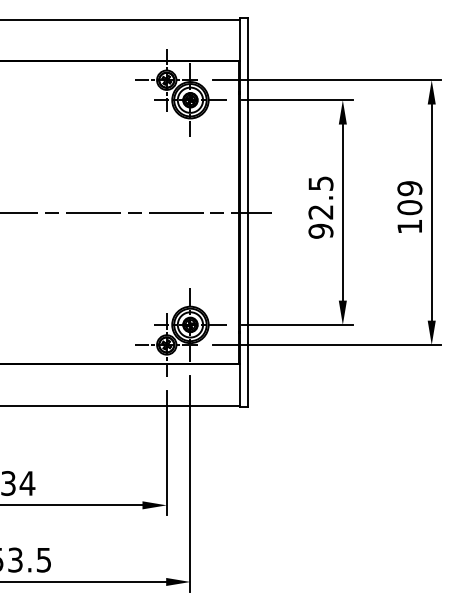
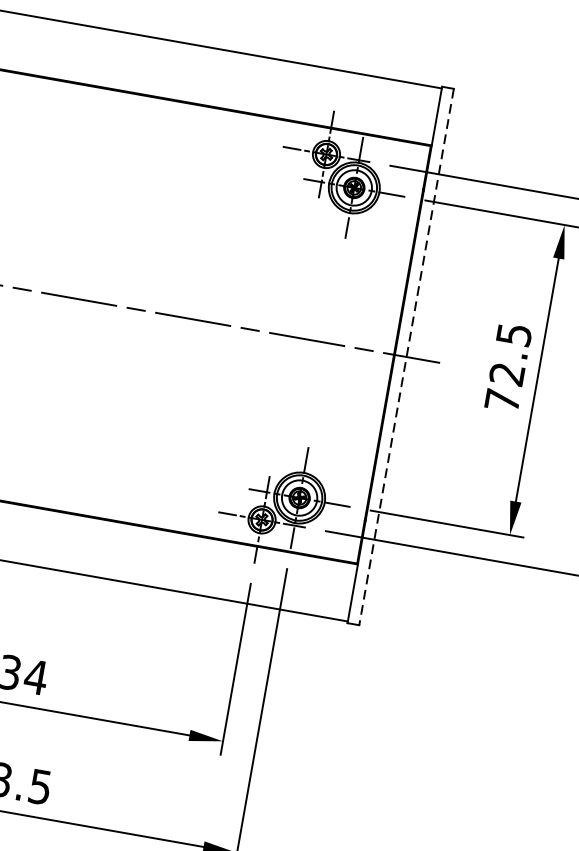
line: (248, 213) -> (406, 358), solid -> dashed
text: (320, 230) -> (502, 399), 92.5 -> 72.5

